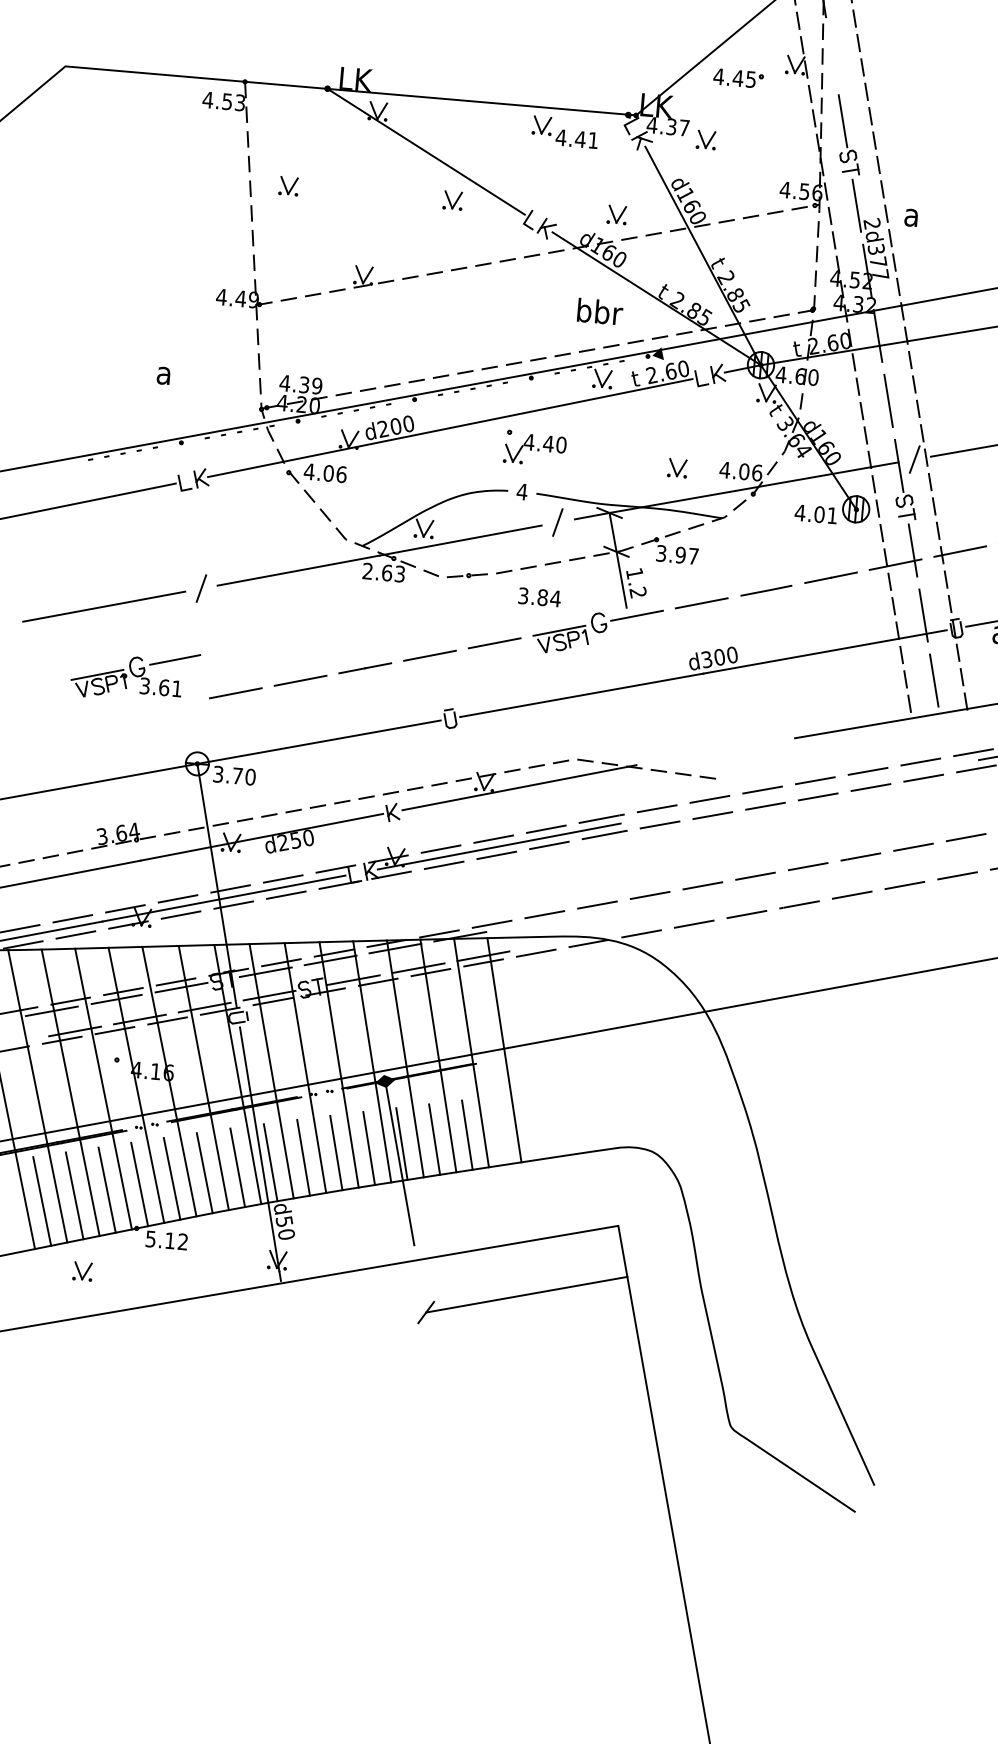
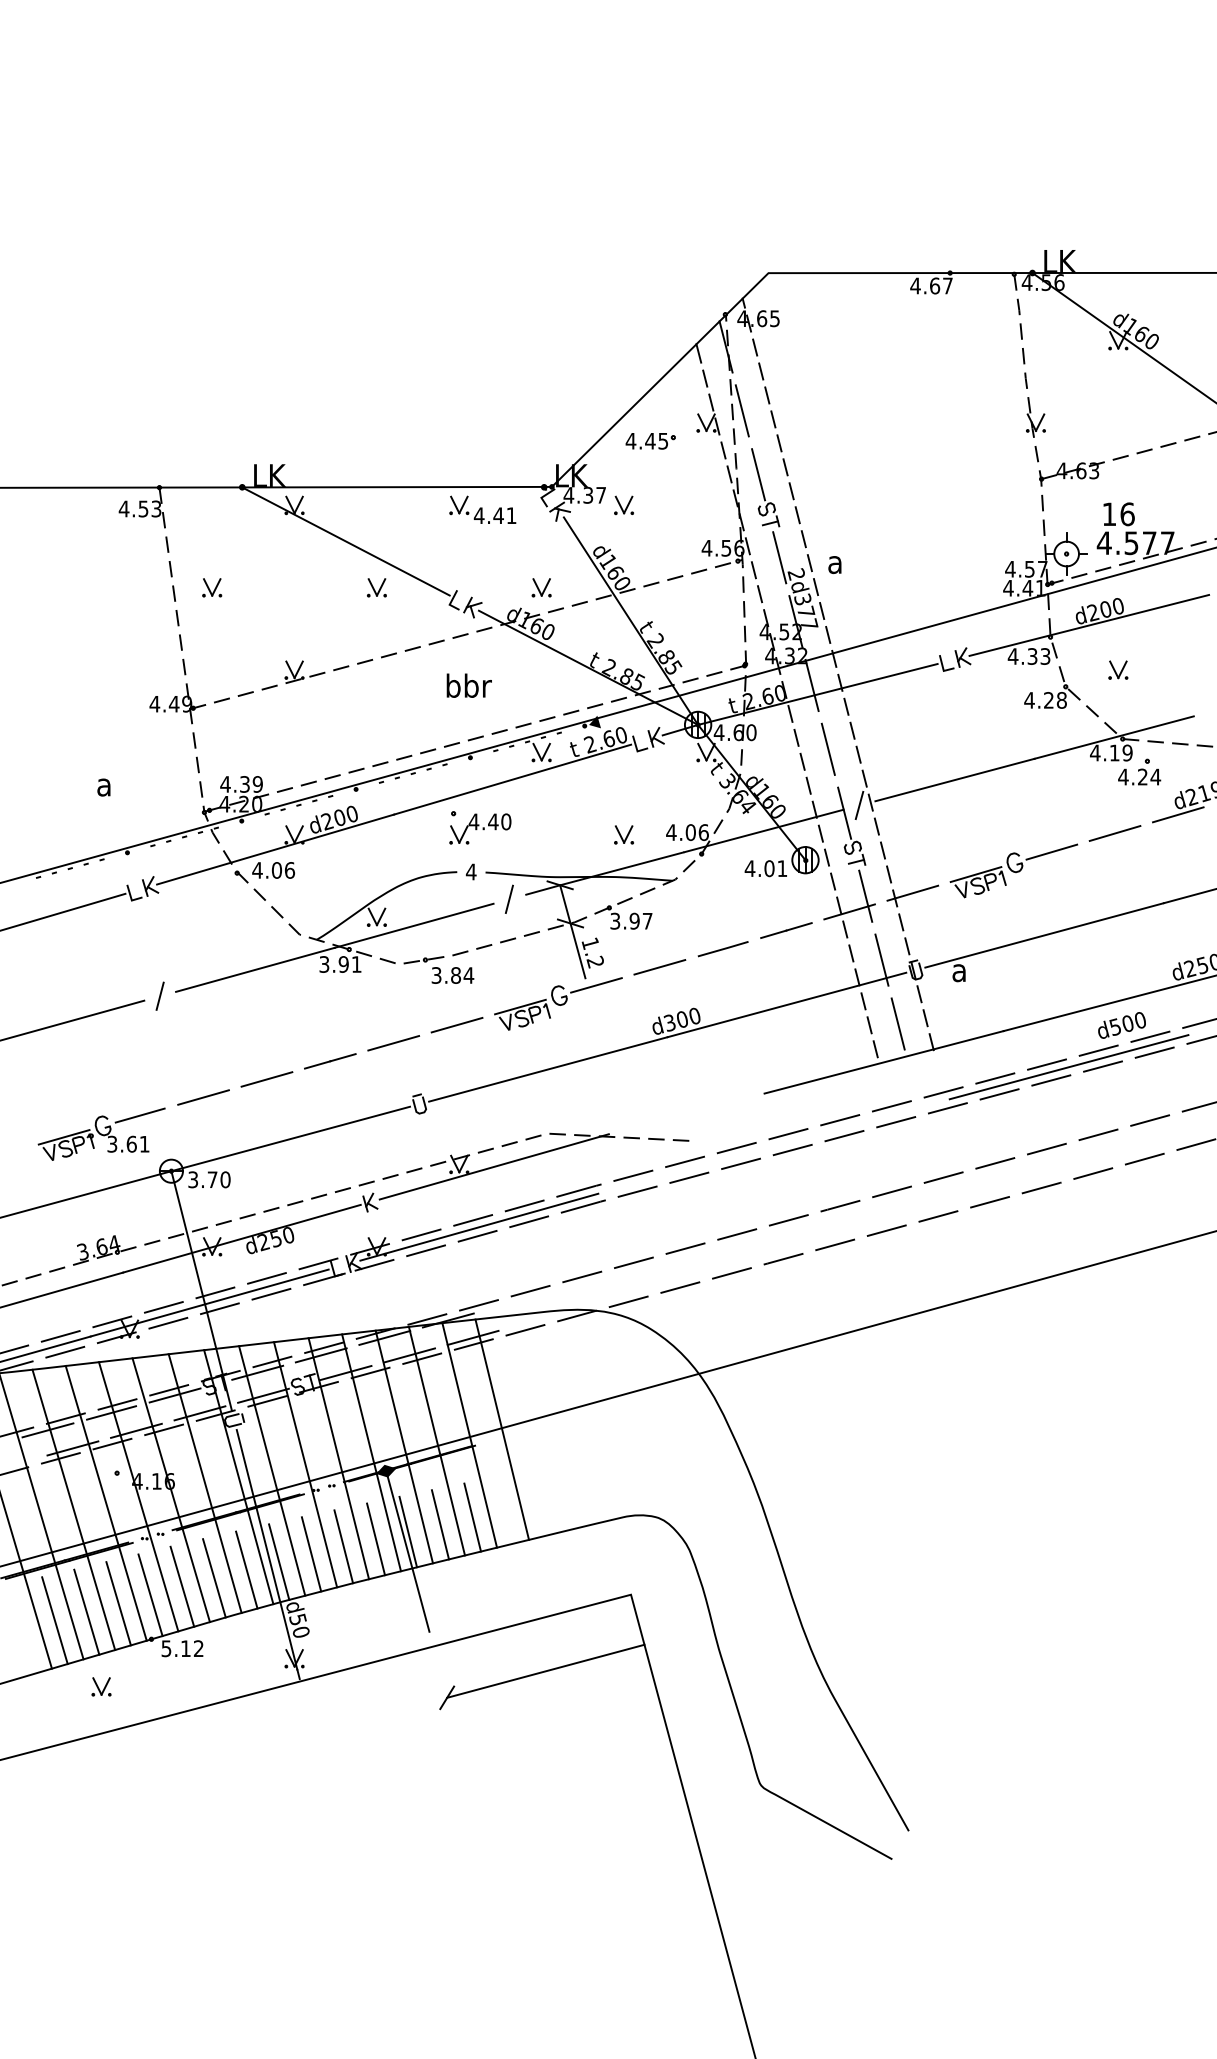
line: (831, 55) -> (741, 410), added
text: (599, 311) -> (468, 685), moved
text: (383, 572) -> (340, 964), 2.63 -> 3.91
text: (539, 597) -> (452, 975), moved
part: (135, 674) -> (101, 1133), moved

